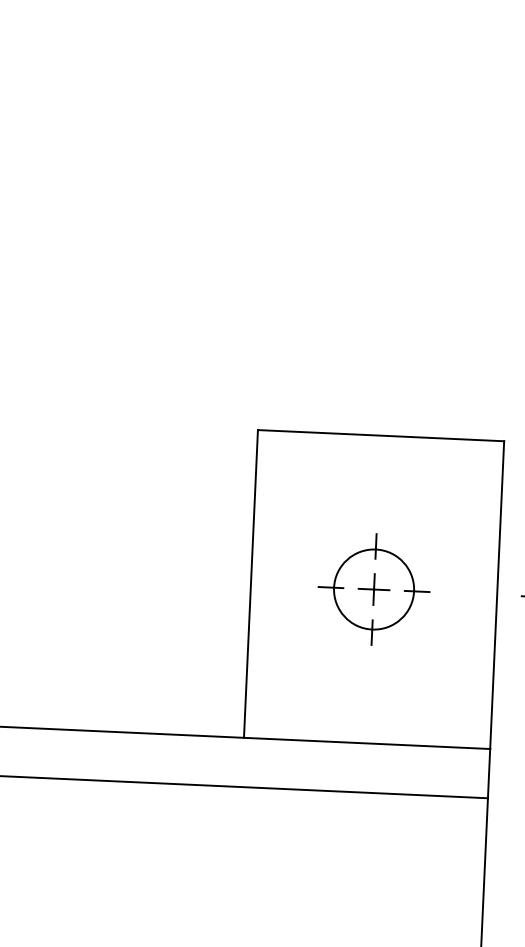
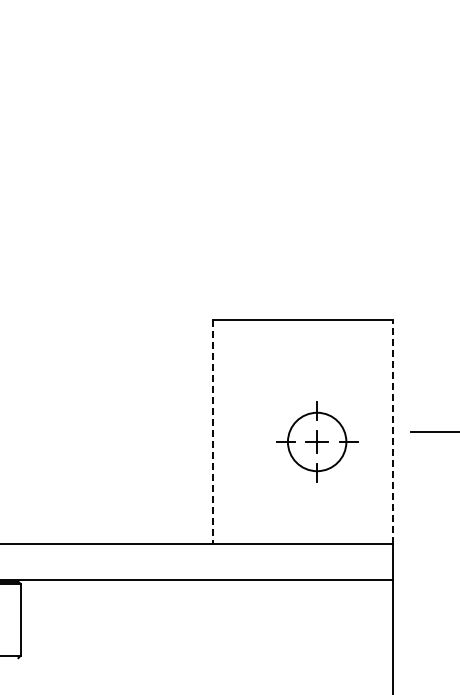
line: (251, 584) -> (213, 432), solid -> dashed
part: (374, 588) -> (317, 441), moved
line: (497, 594) -> (393, 431), solid -> dashed

